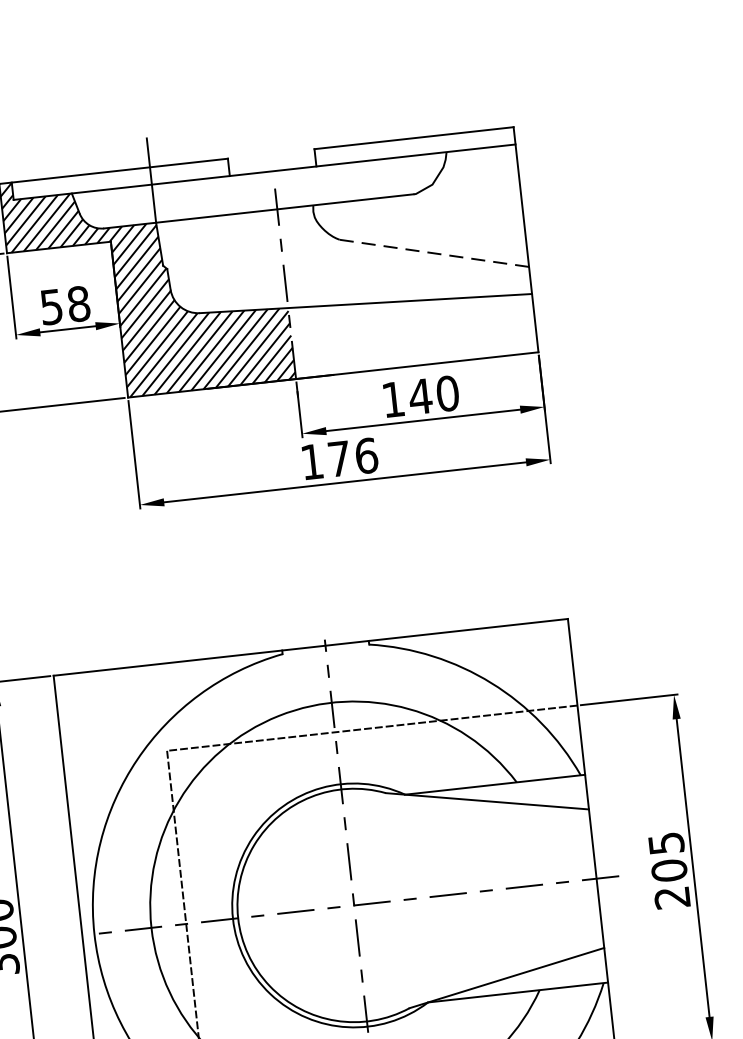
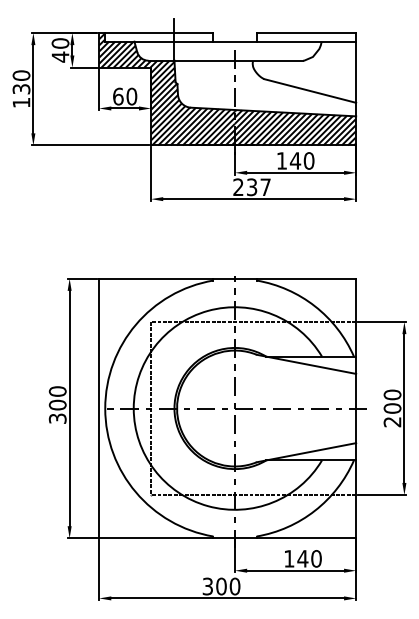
line: (434, 252) -> (310, 90), dashed -> solid
text: (66, 305) -> (125, 96), 58 -> 60
hatch: (413, 329) -> (295, 127), added
text: (340, 459) -> (252, 187), 176 -> 237
text: (666, 842) -> (392, 394), 205 -> 200

